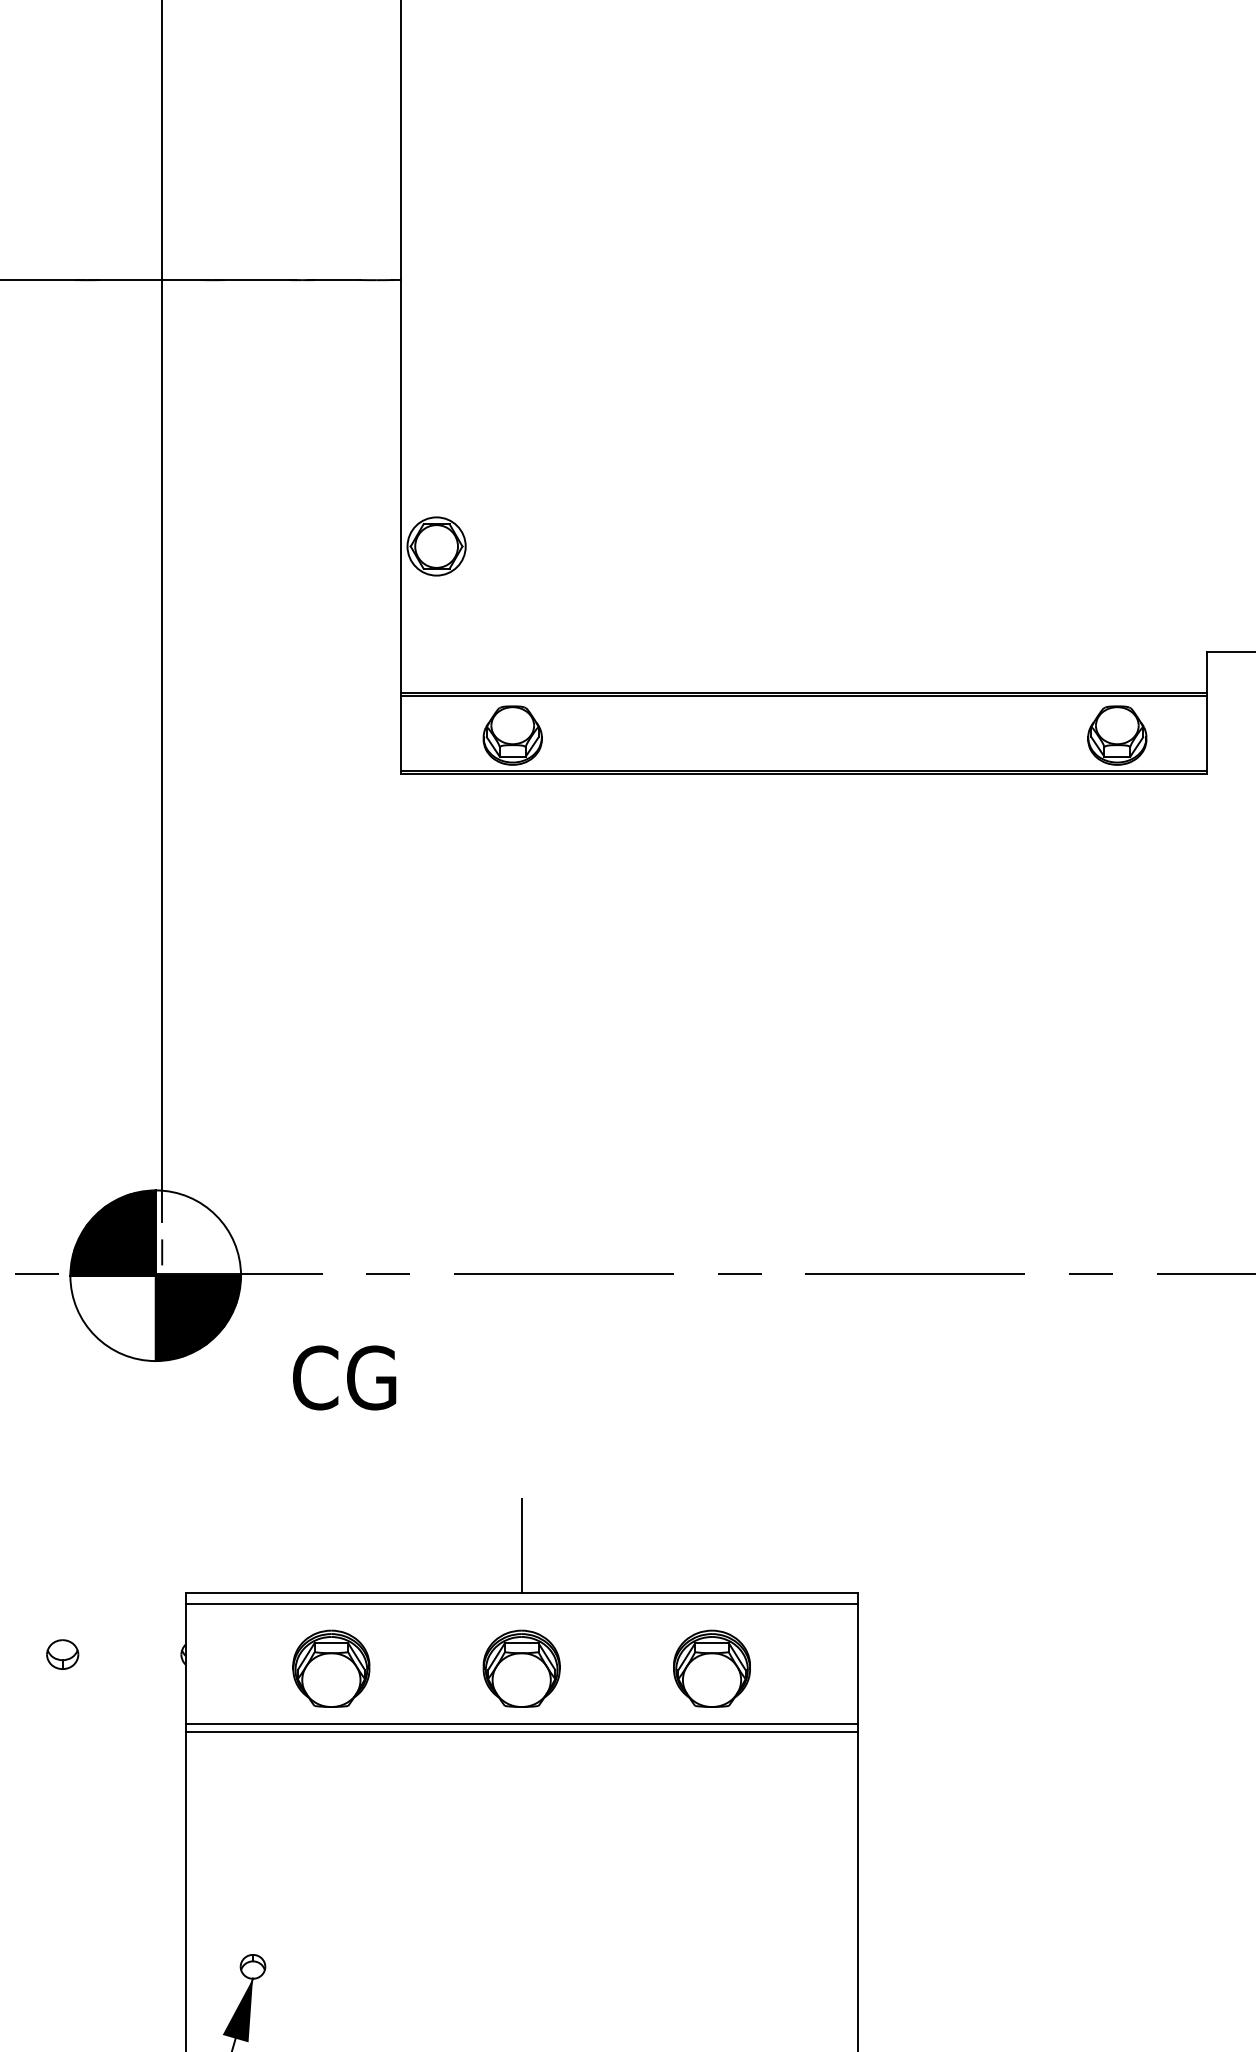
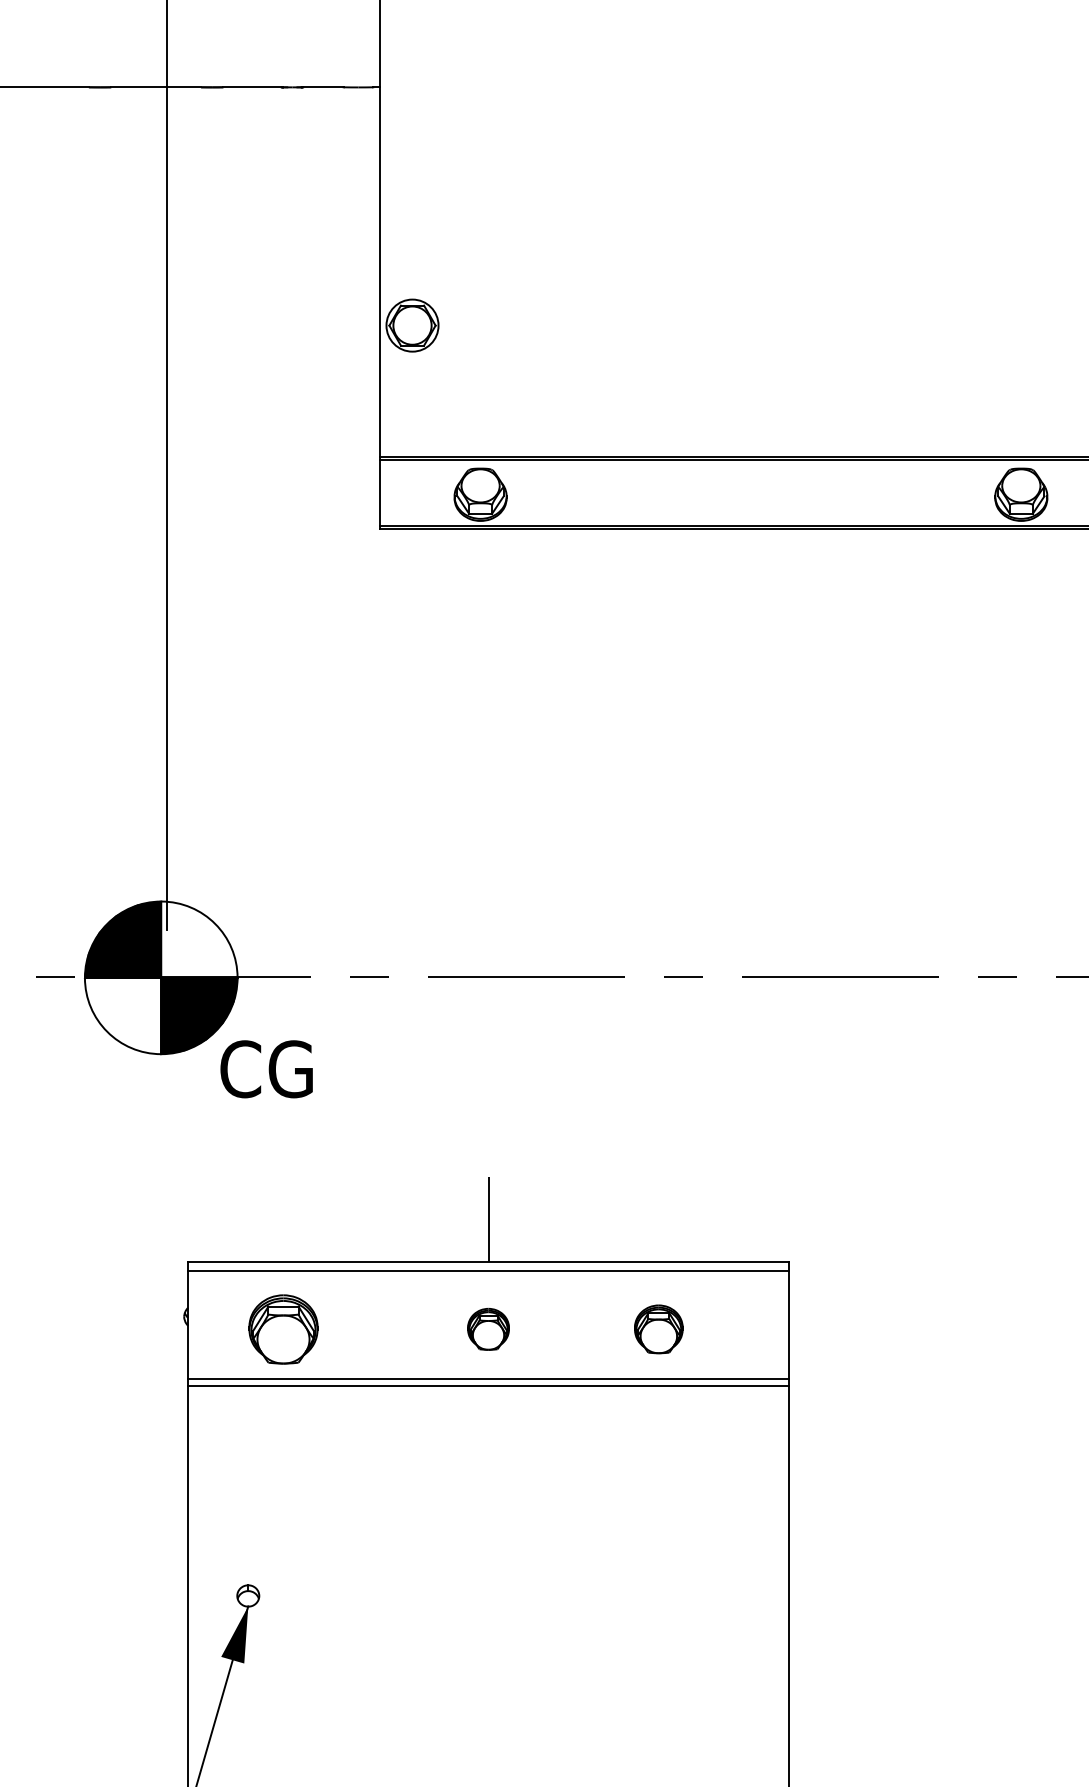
line: (162, 1252) -> (167, 957), removed
text: (344, 1377) -> (266, 1068), moved
part: (62, 1654) -> (77, 1316), removed
part: (331, 1668) -> (283, 1329), moved
part: (521, 1668) -> (488, 1329), size x0.6
part: (711, 1668) -> (658, 1329), size x0.7

